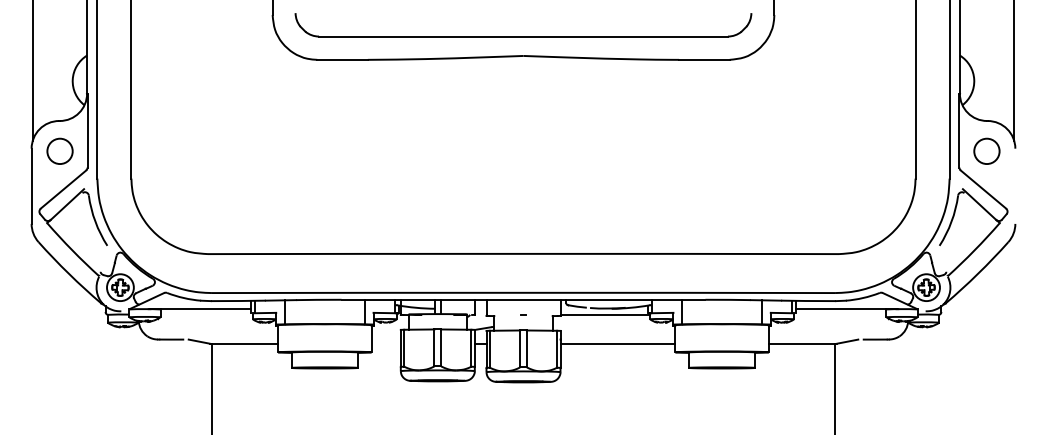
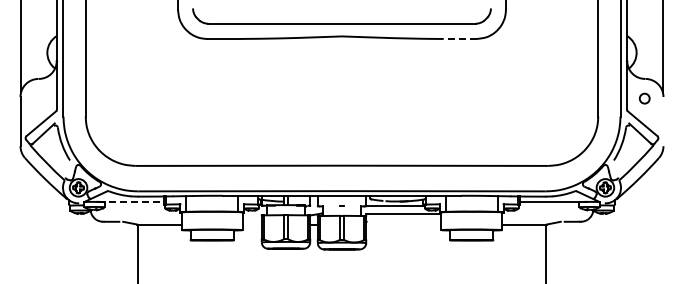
line: (704, 59) -> (460, 38), solid -> dashed
circle: (60, 150) -> (39, 98), removed
circle: (986, 150) -> (644, 98), size x0.6
line: (199, 308) -> (130, 201), solid -> dashed
line: (617, 343) -> (403, 213), moved

